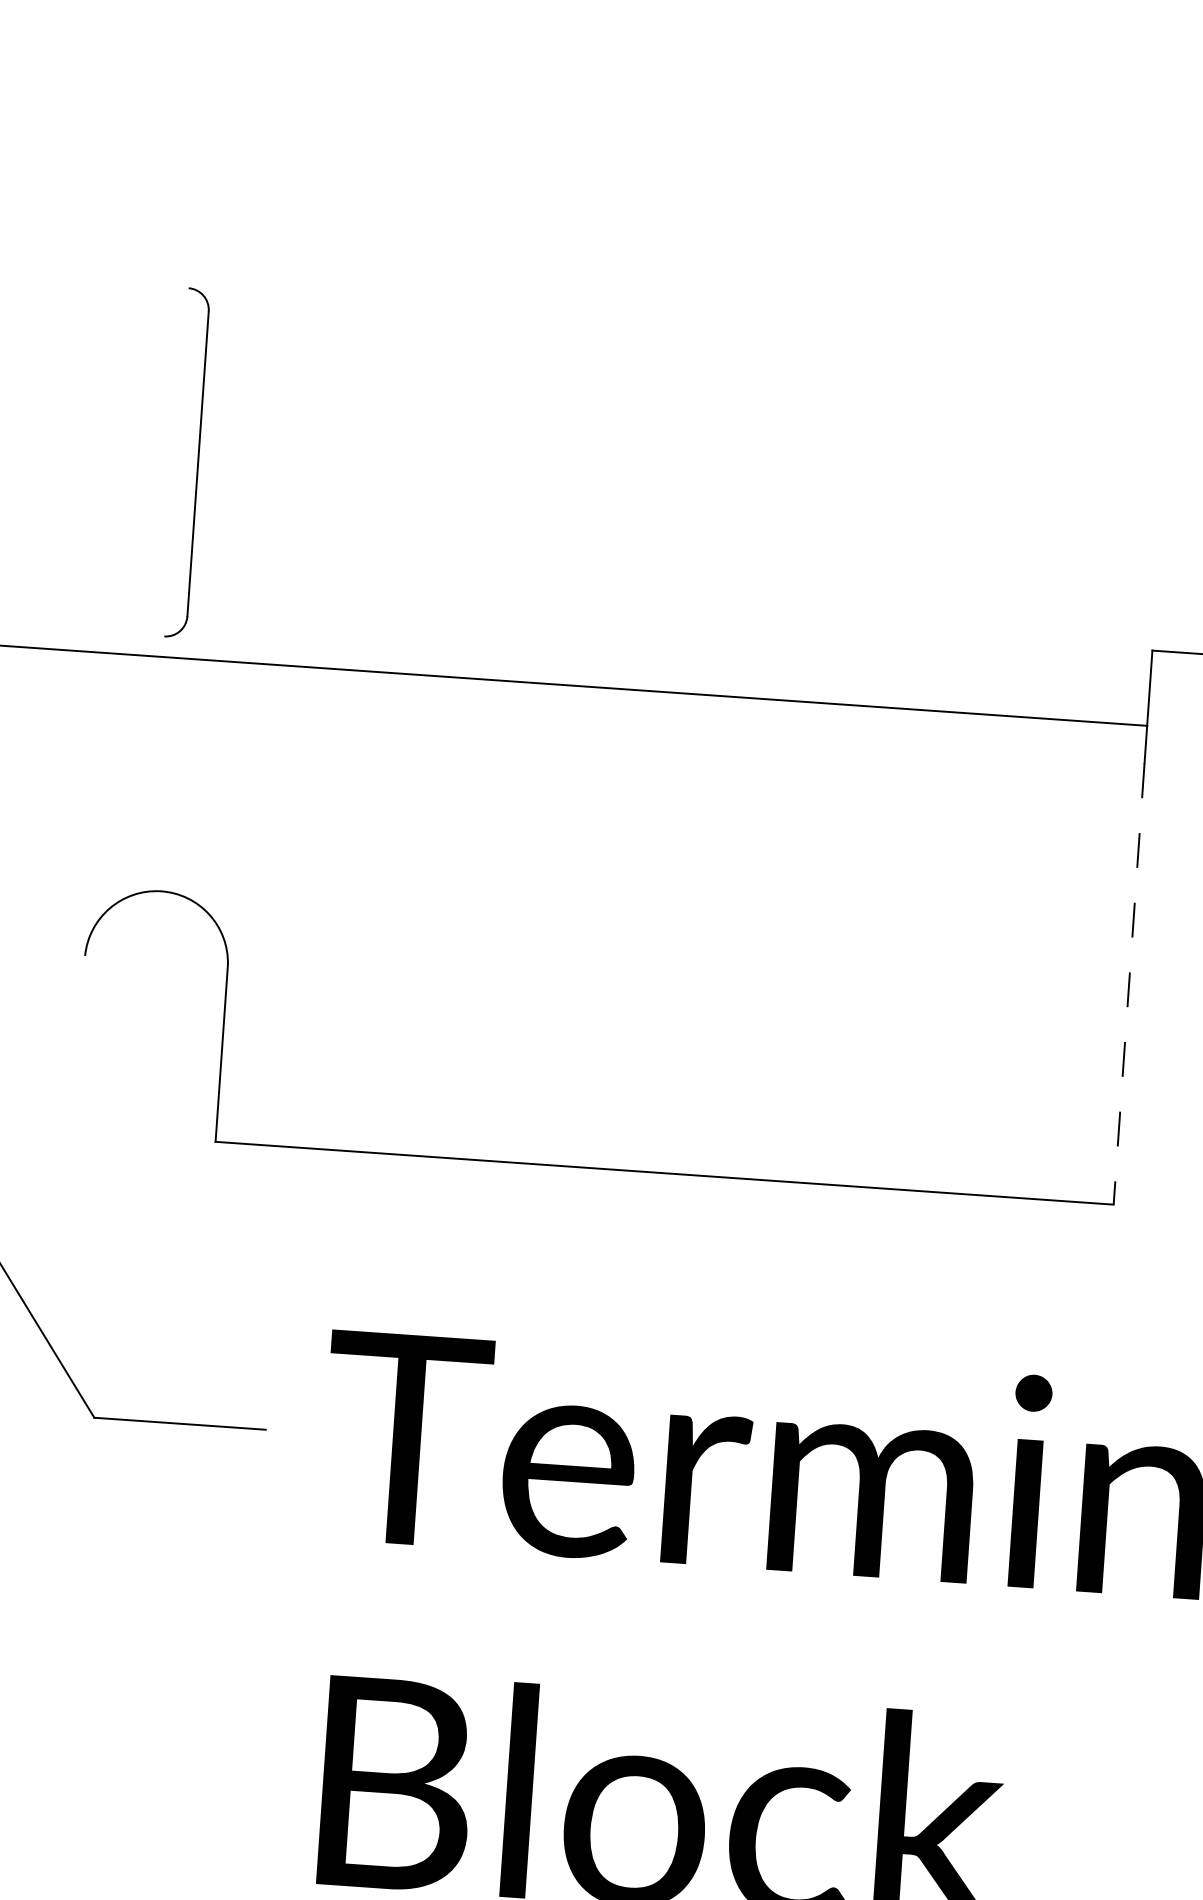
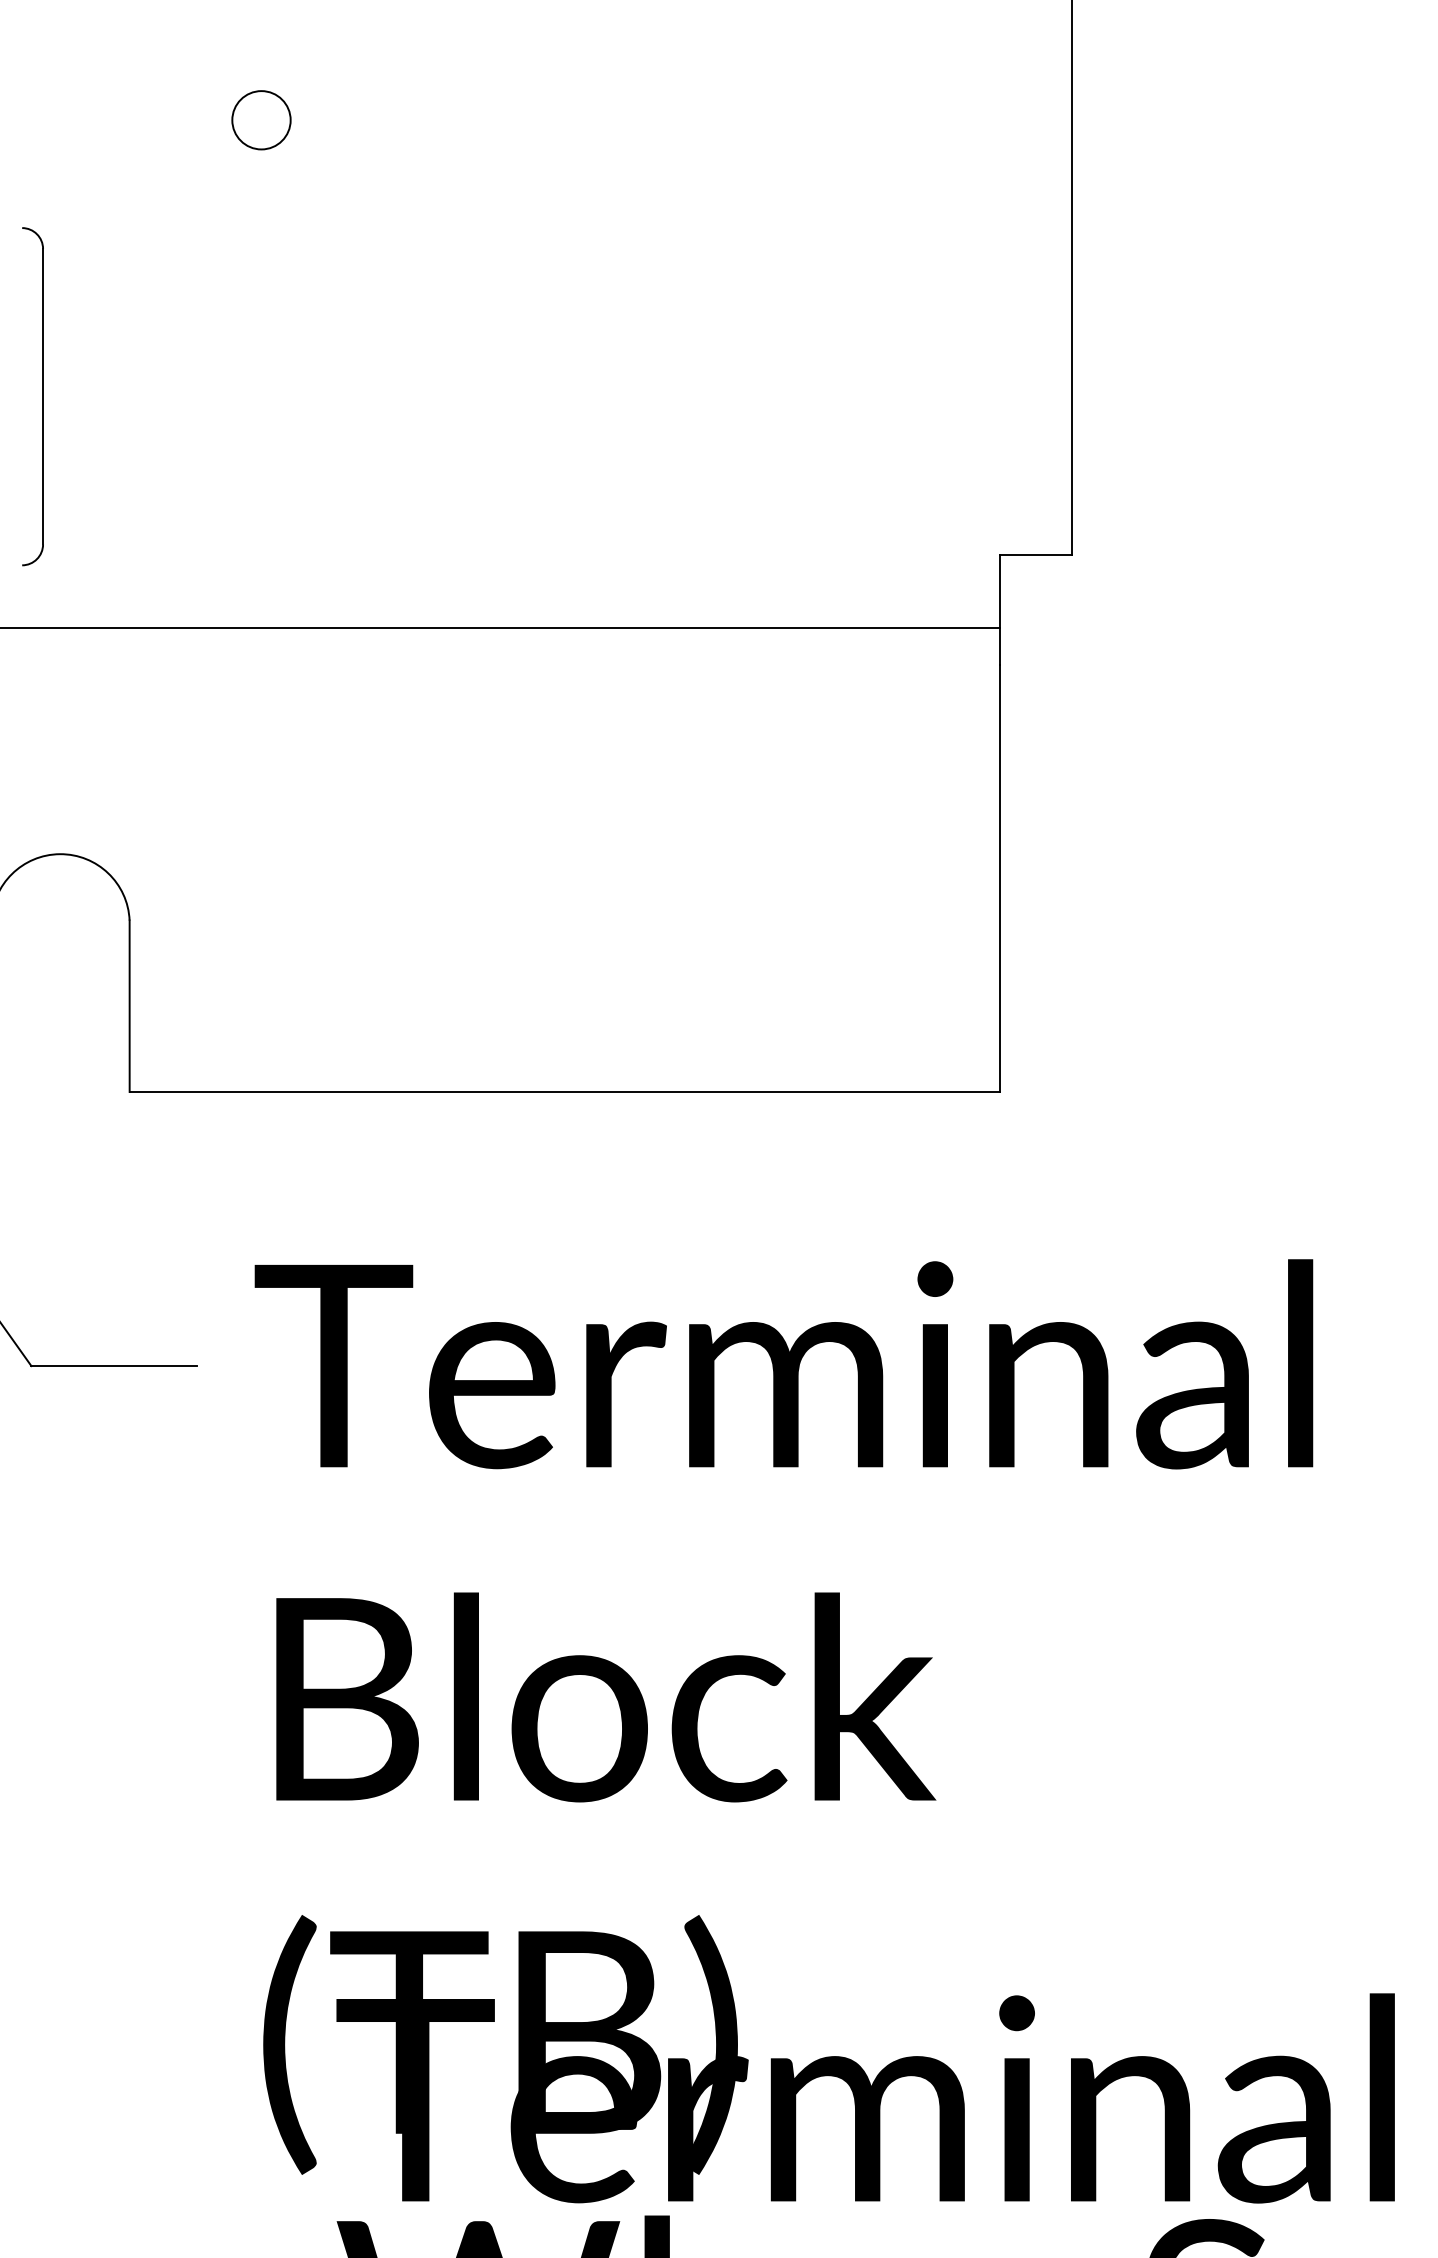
circle: (421, 148) -> (261, 120), added
part: (197, 463) -> (42, 396), moved
line: (1129, 984) -> (999, 878), dashed -> solid

